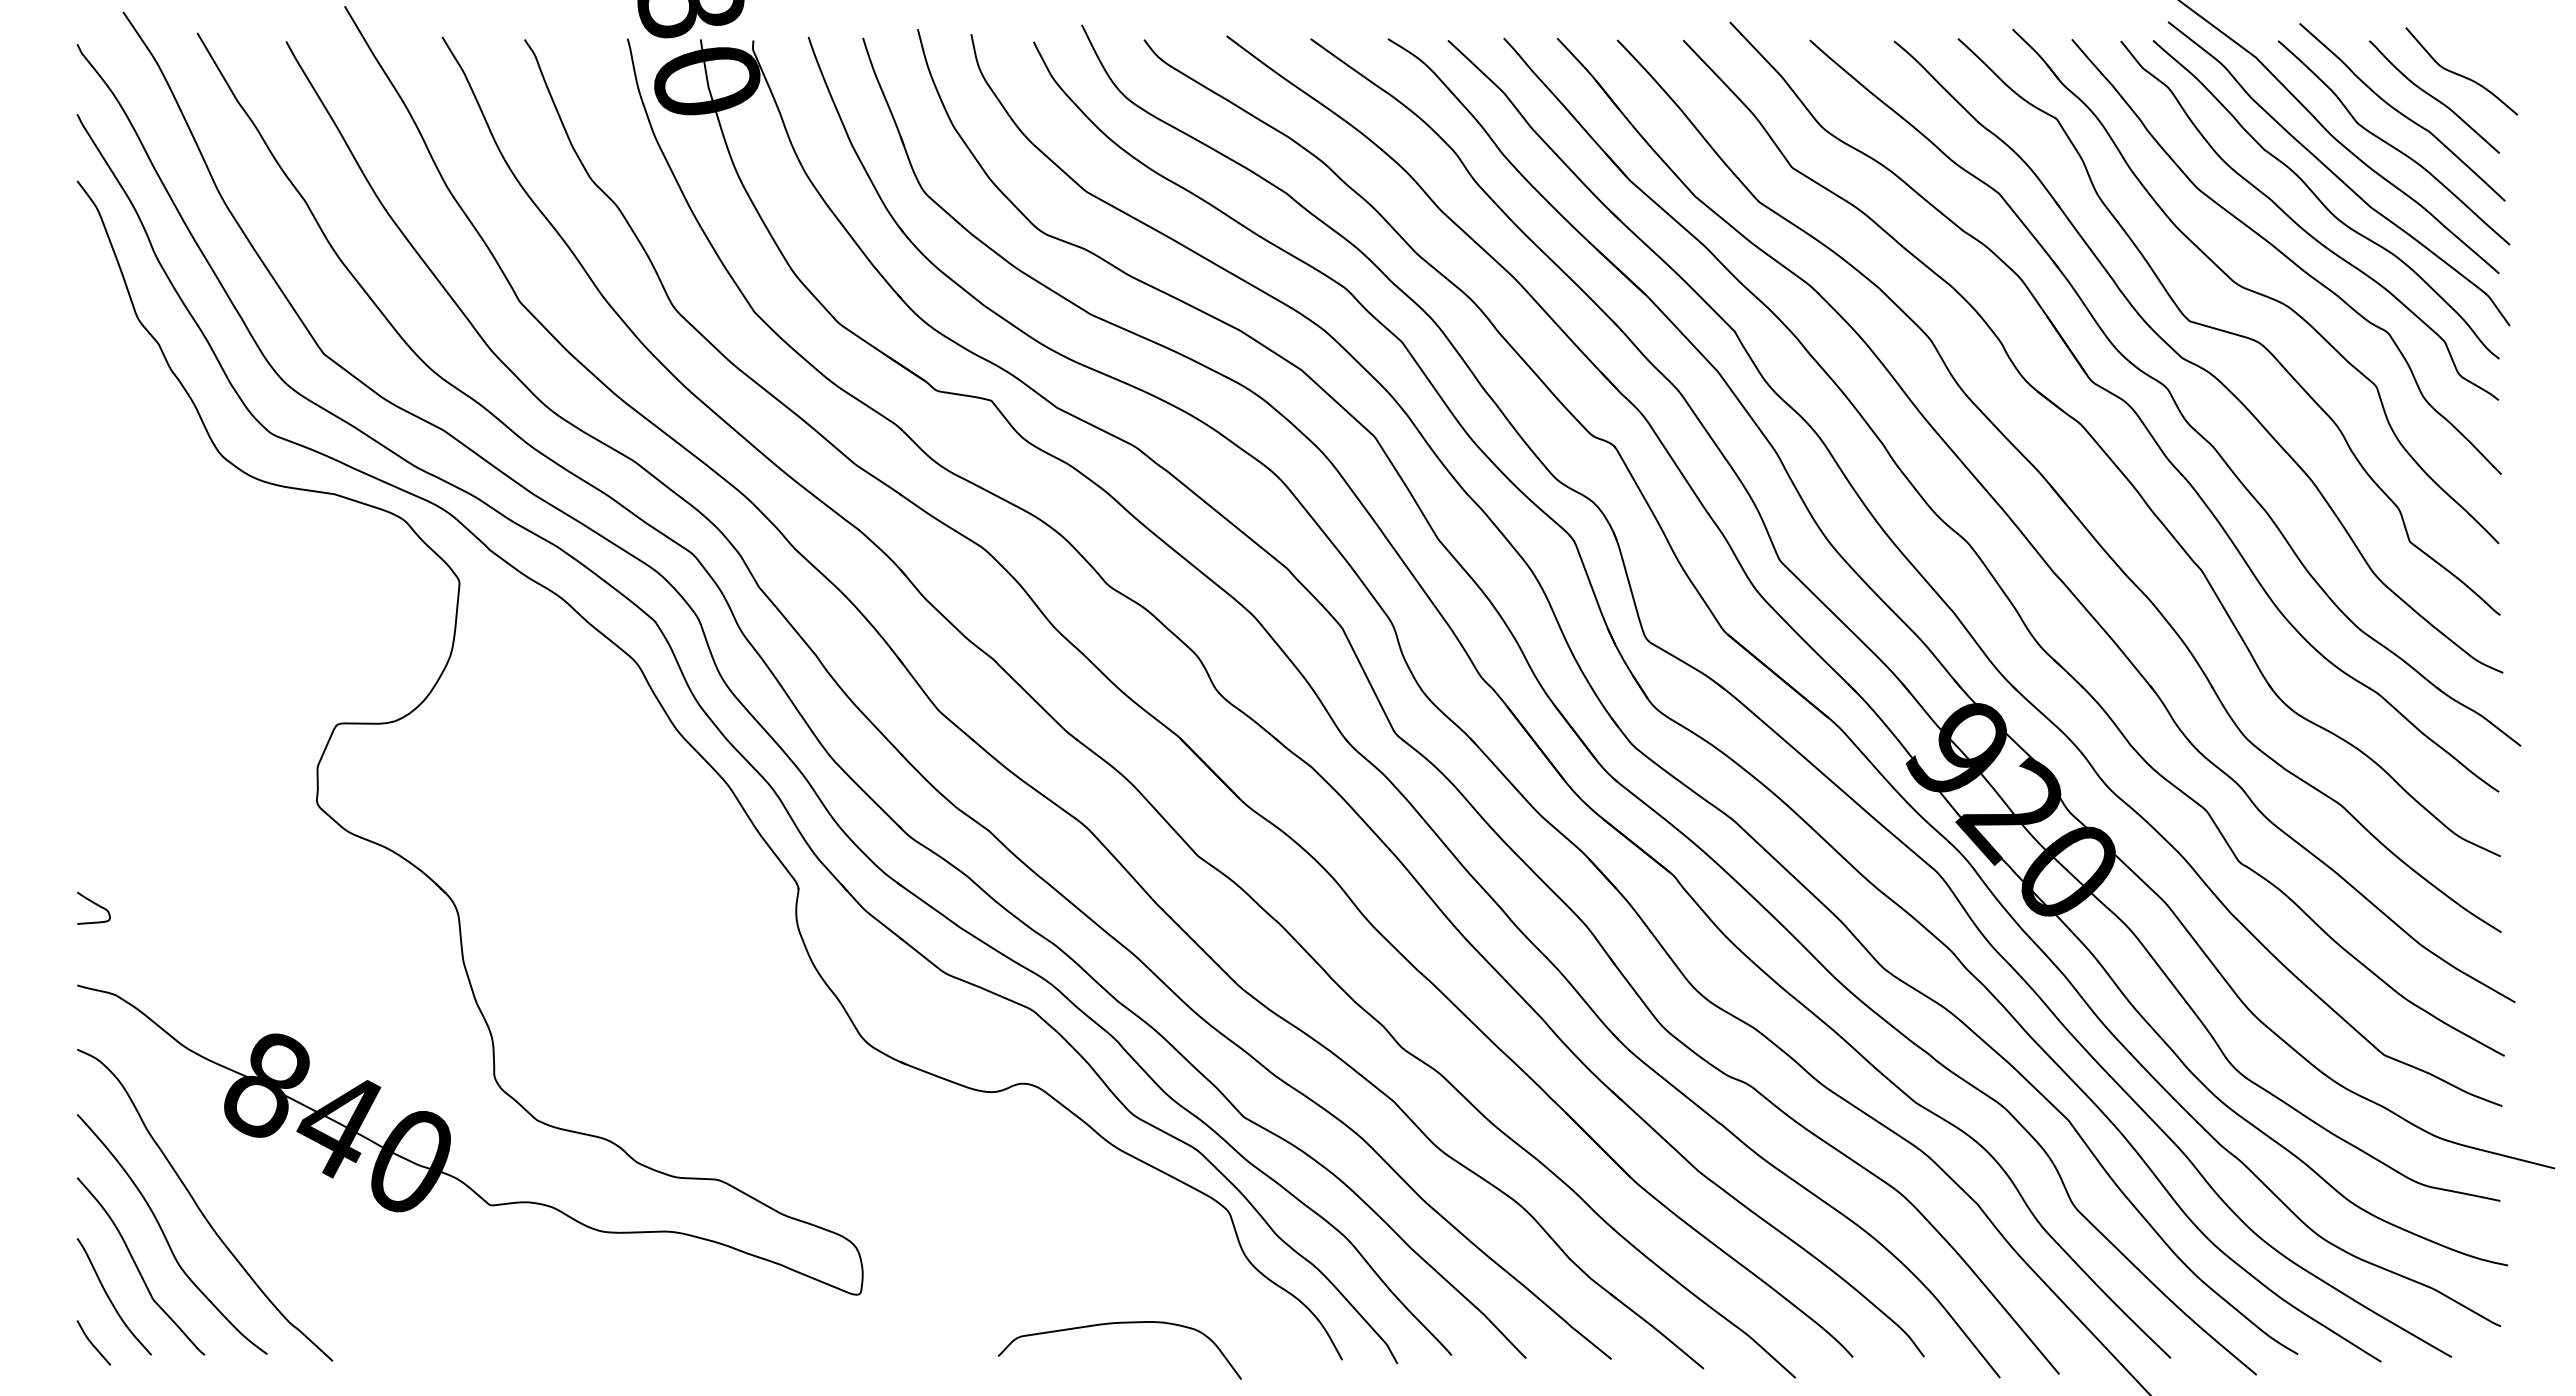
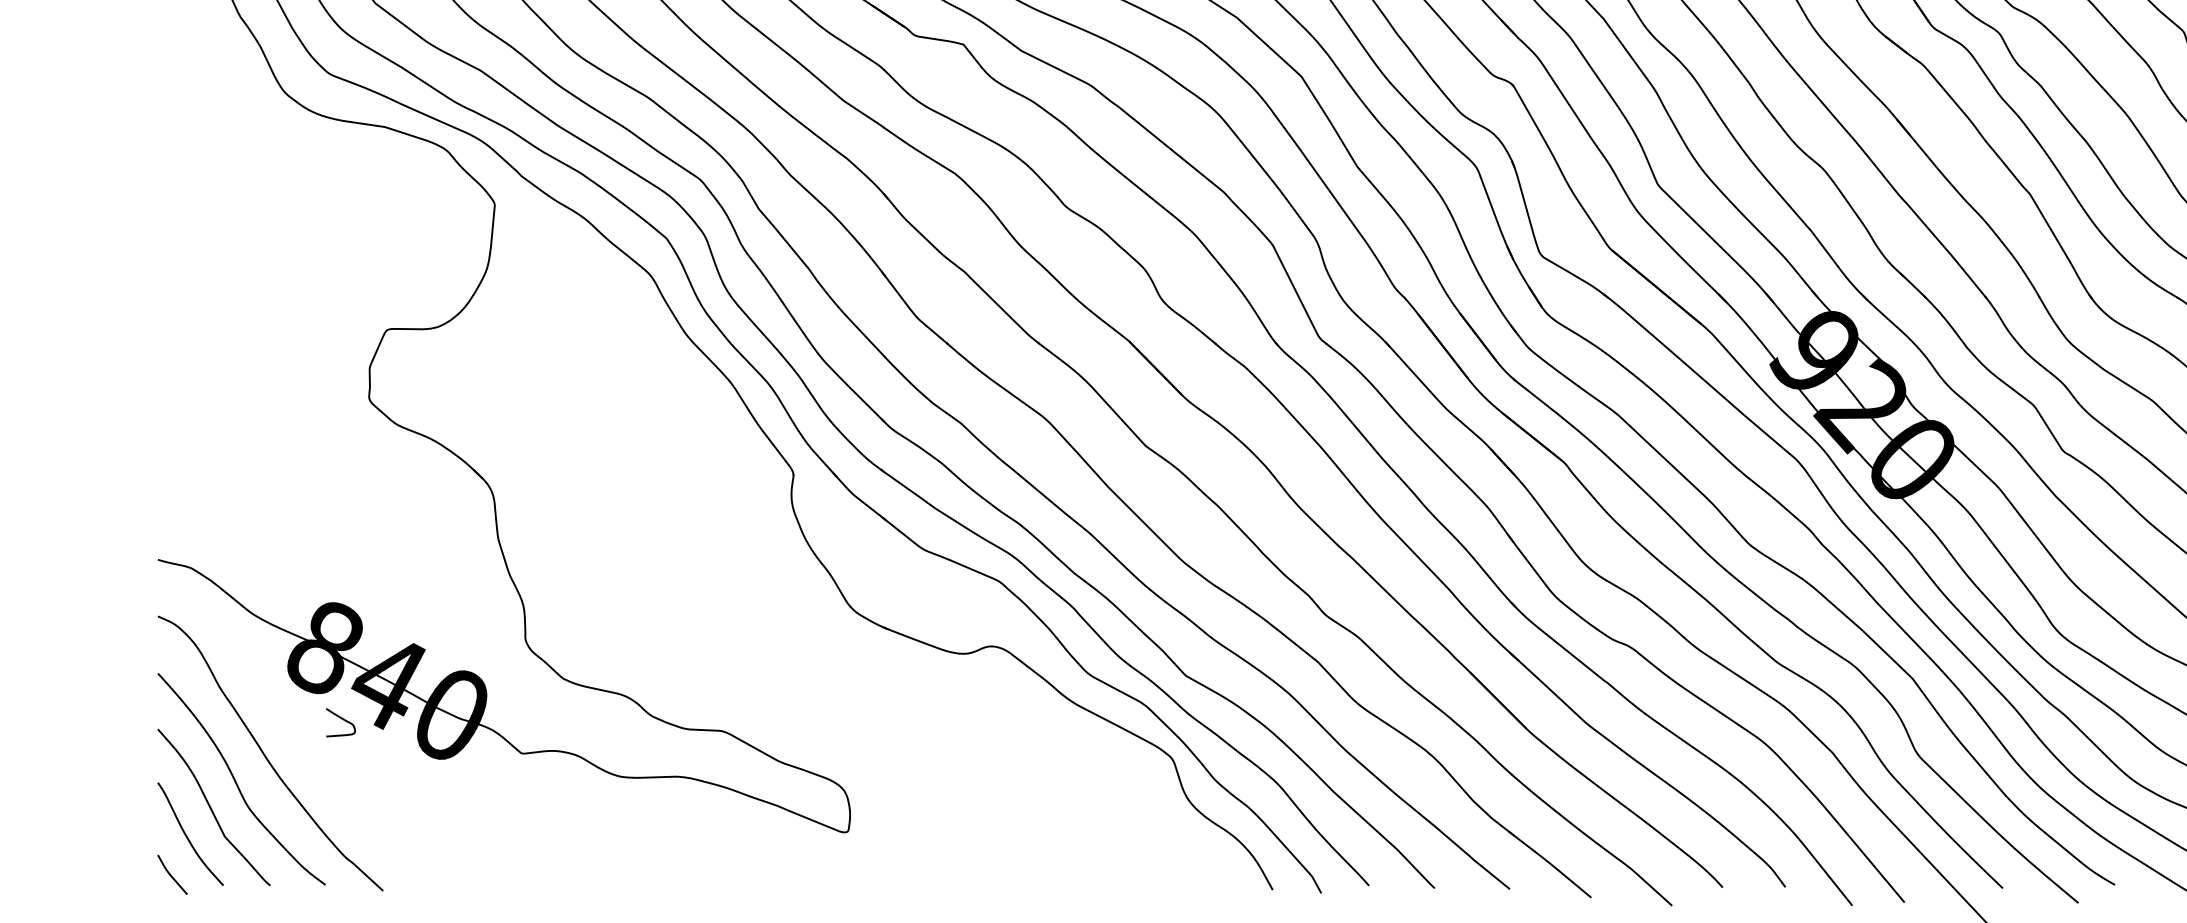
curve: (94, 904) -> (341, 719), moved
curve: (1113, 1324) -> (1071, 858), removed

